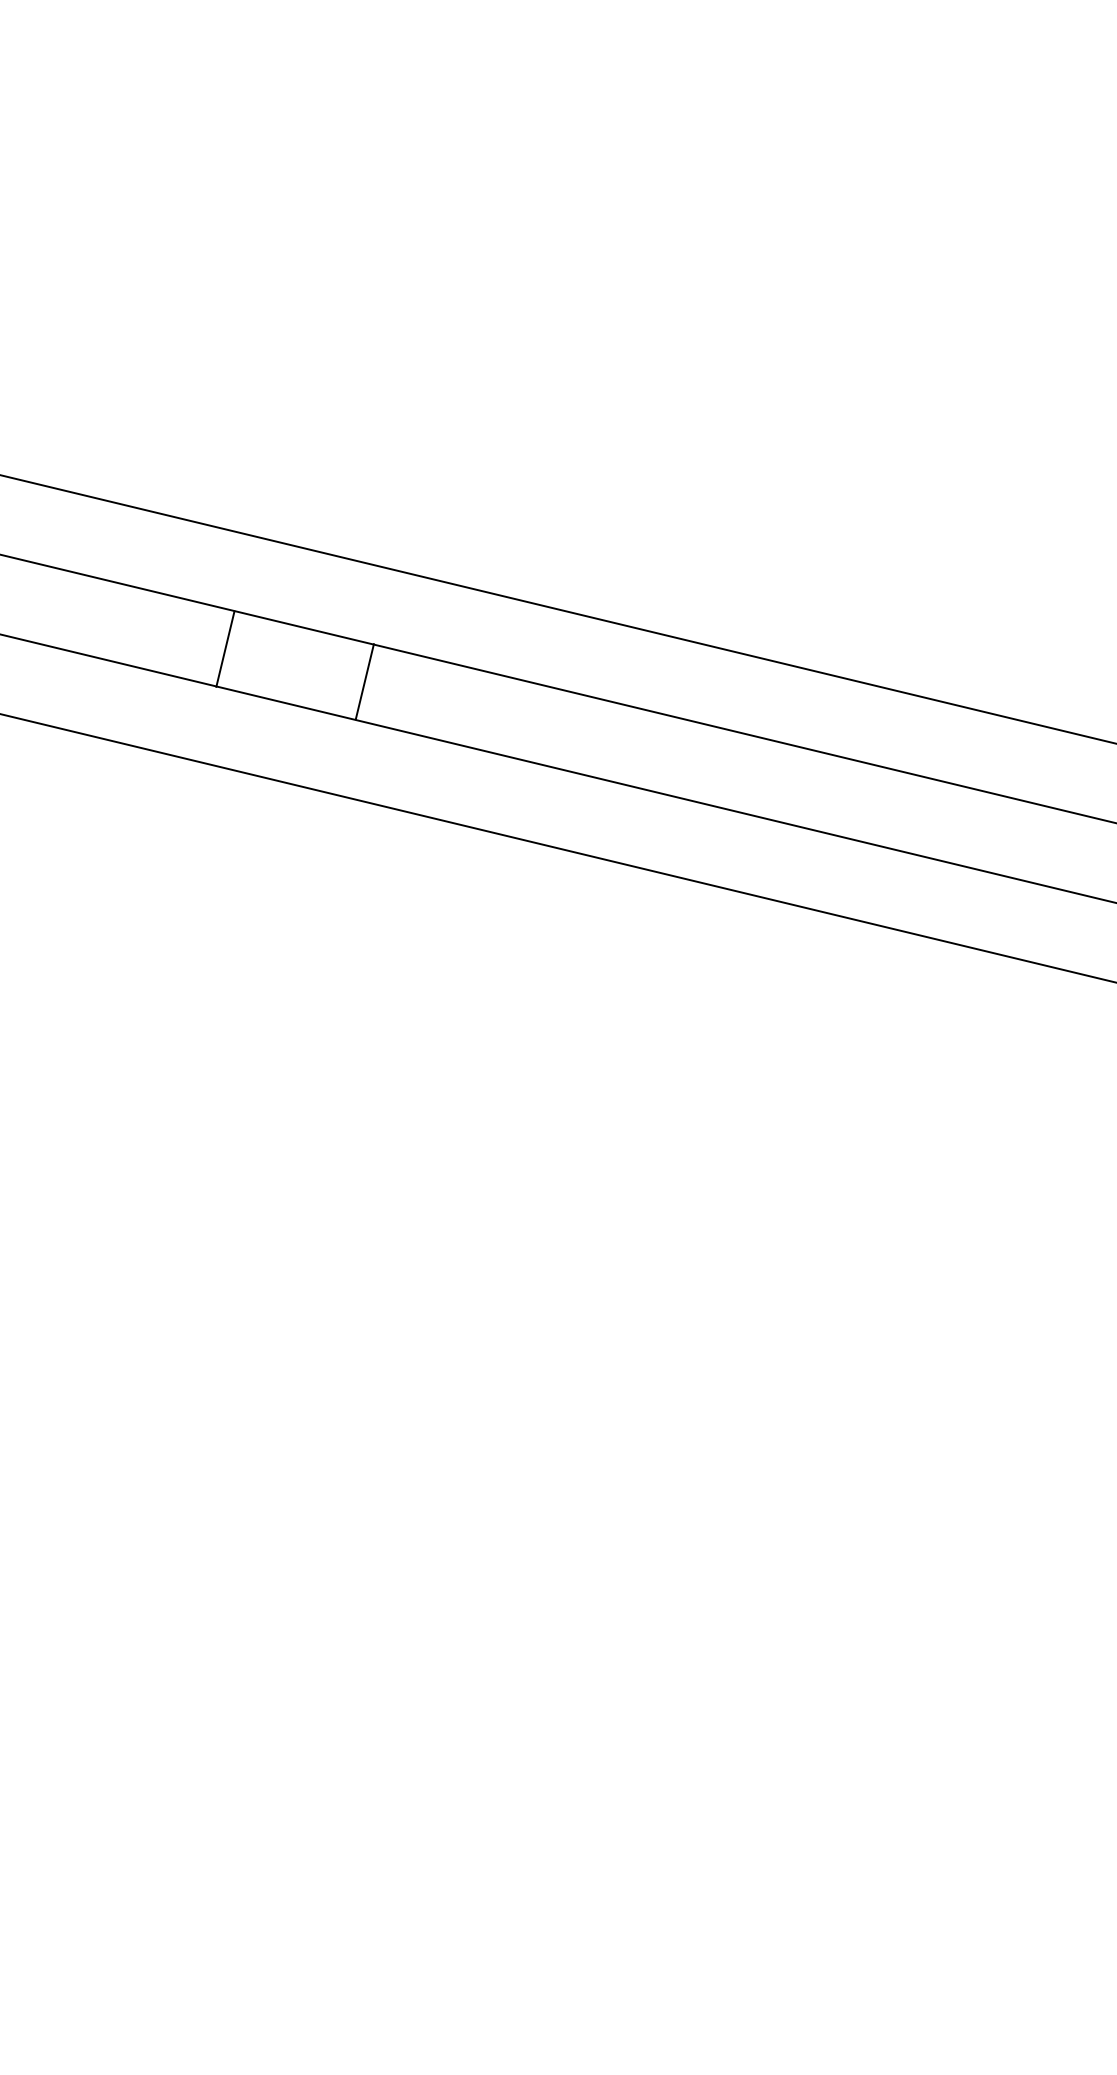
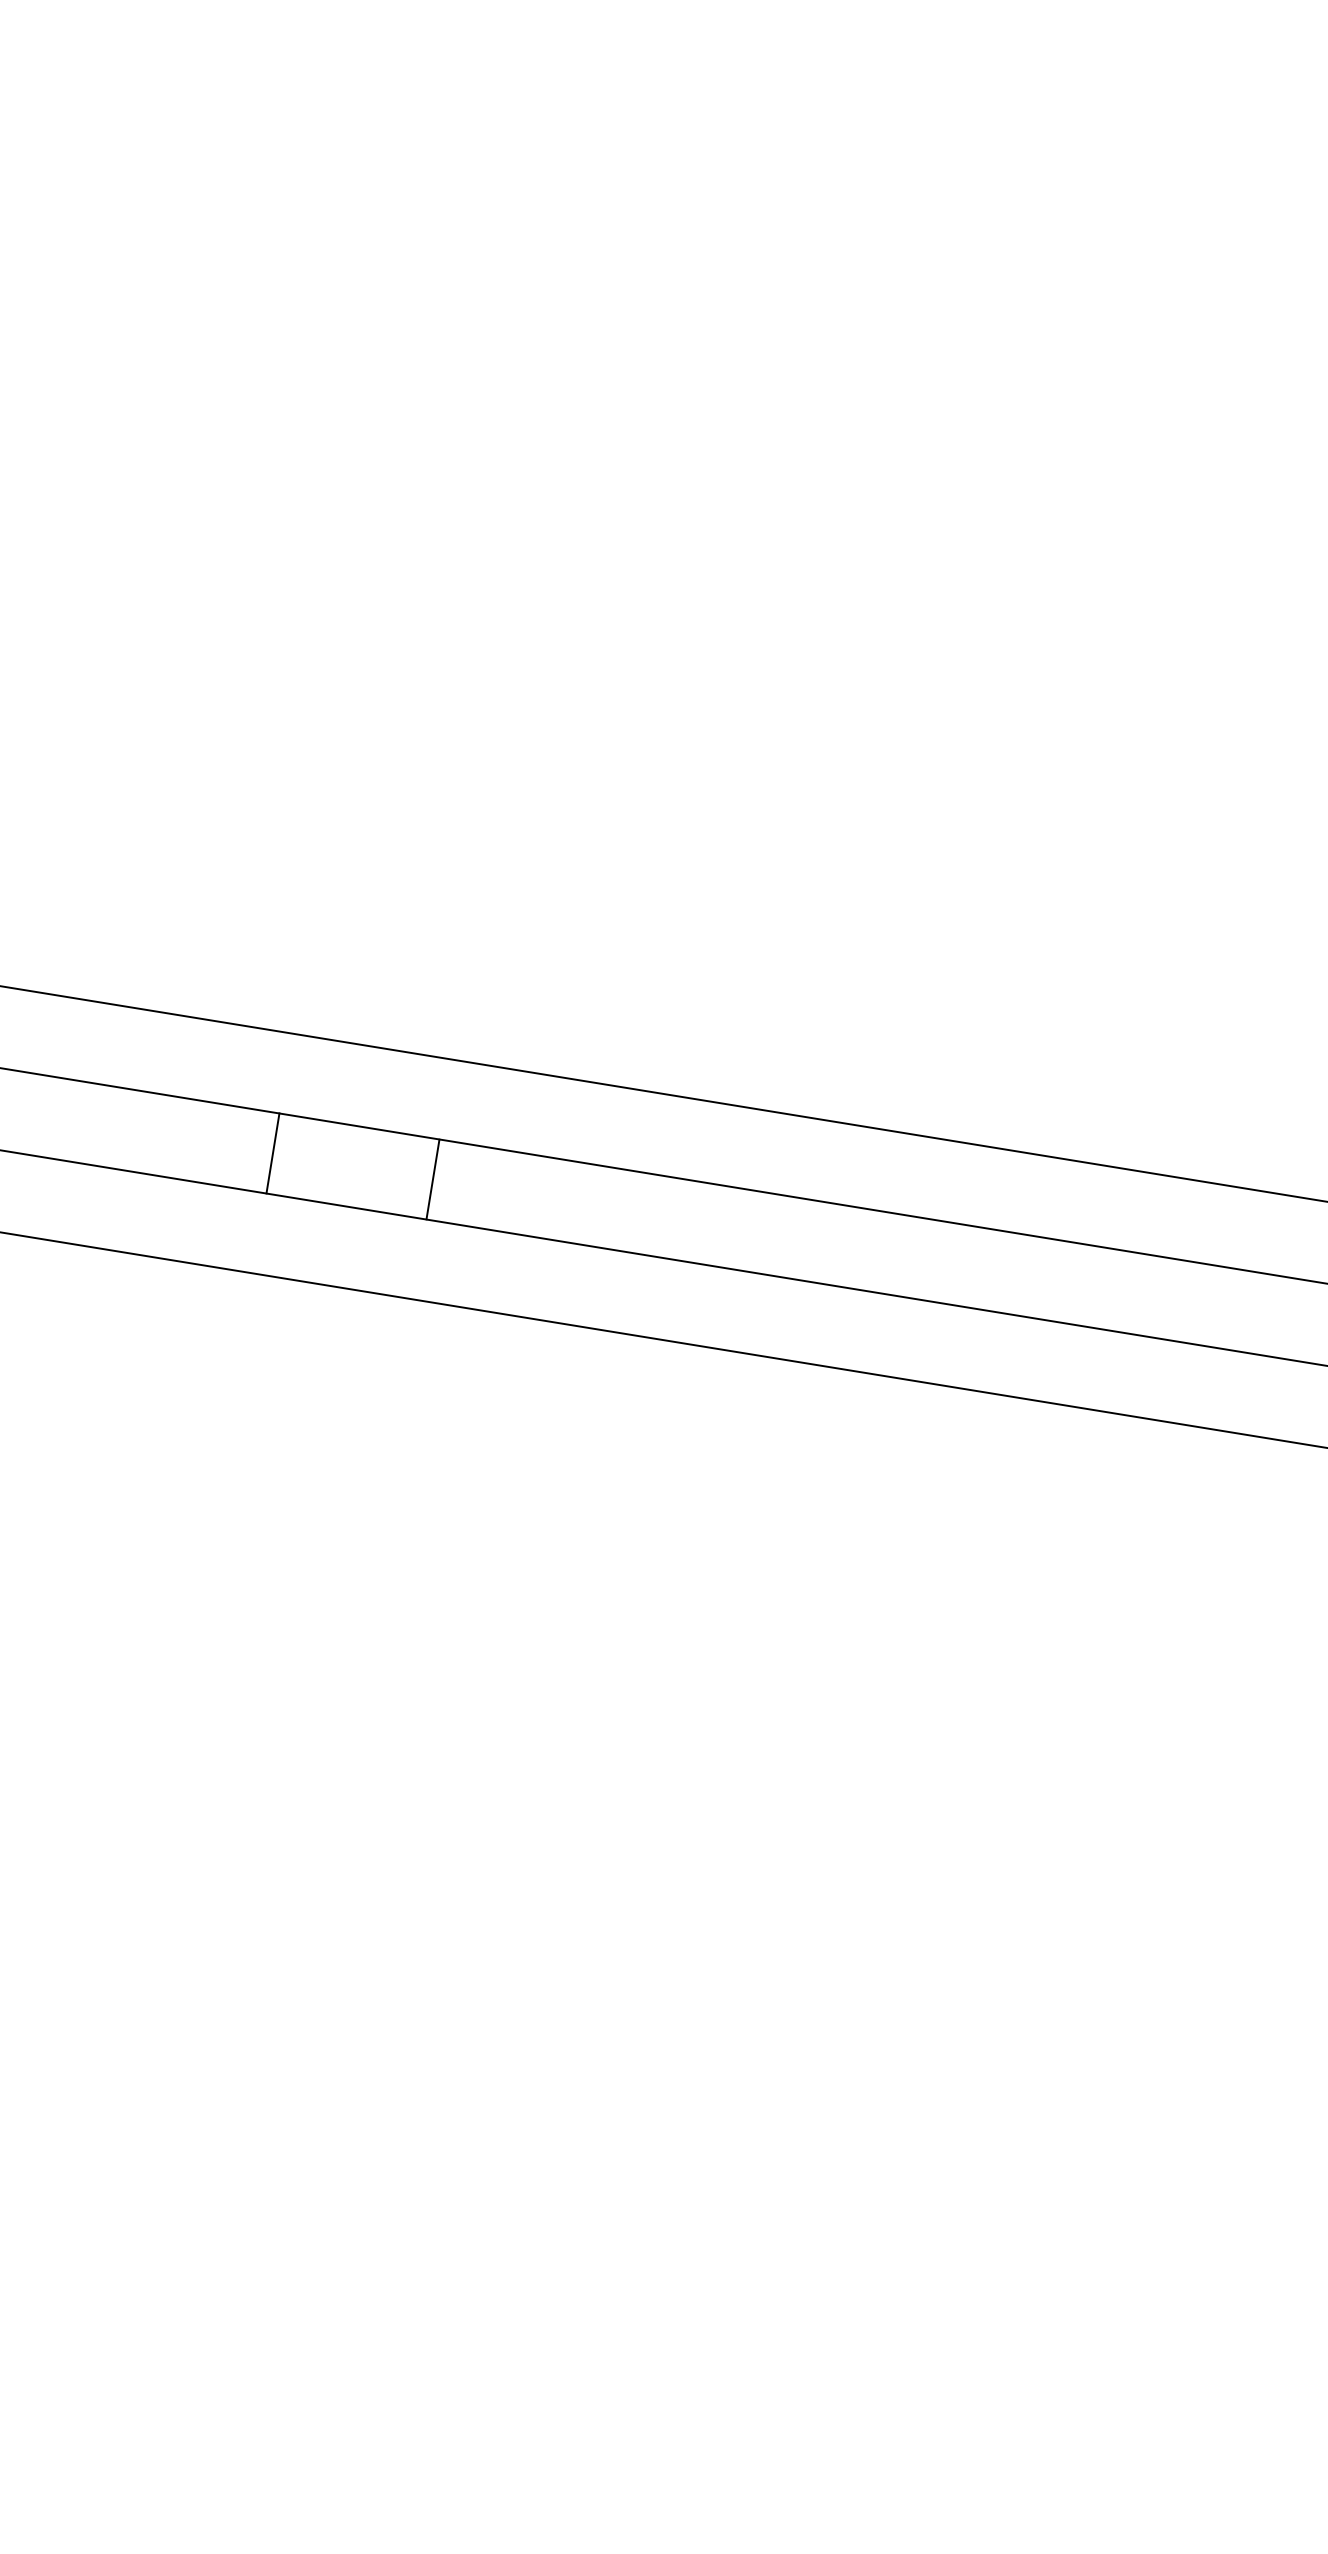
line: (224, 649) -> (272, 1153), moved
line: (364, 681) -> (432, 1179), moved

